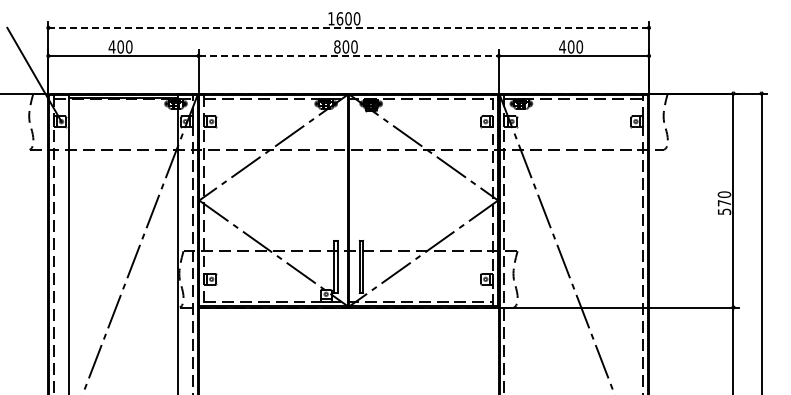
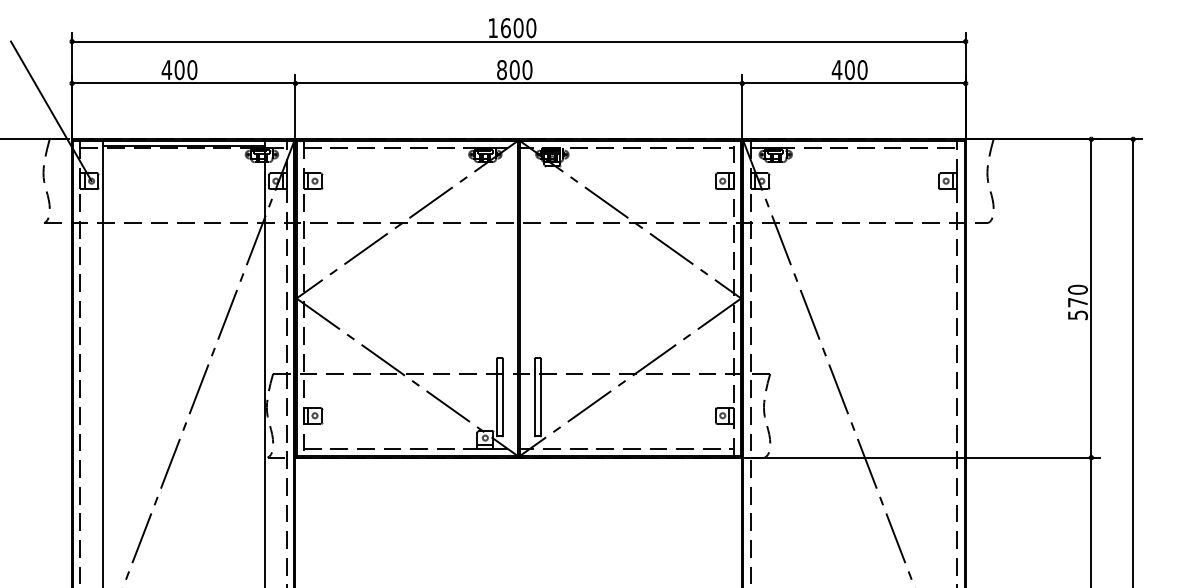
line: (349, 27) -> (520, 41), dashed -> solid
line: (349, 55) -> (520, 82), dashed -> solid

